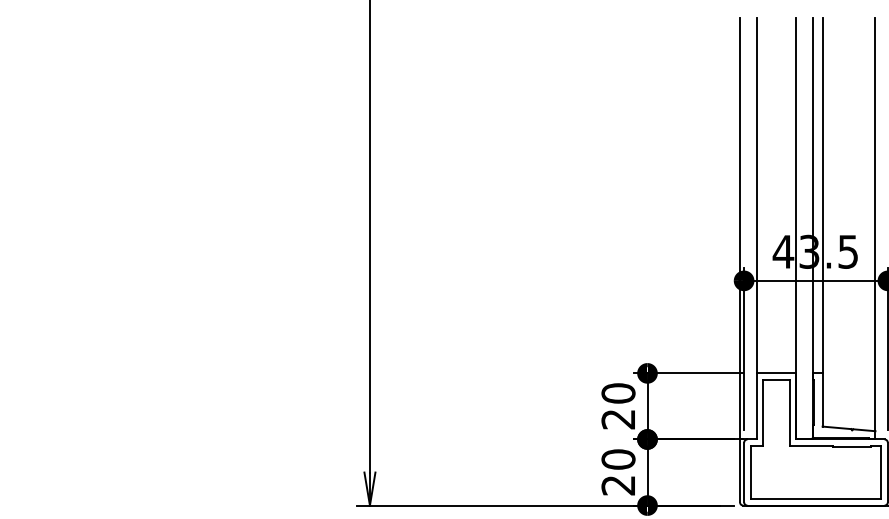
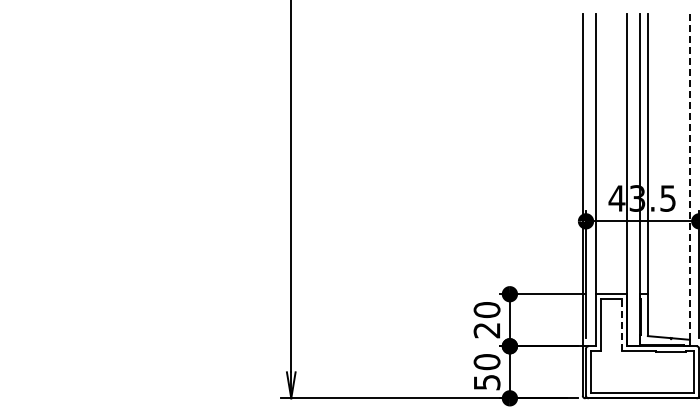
line: (875, 225) -> (689, 177), solid -> dashed
line: (789, 411) -> (621, 324), solid -> dashed
text: (617, 485) -> (486, 382), 20 -> 50

